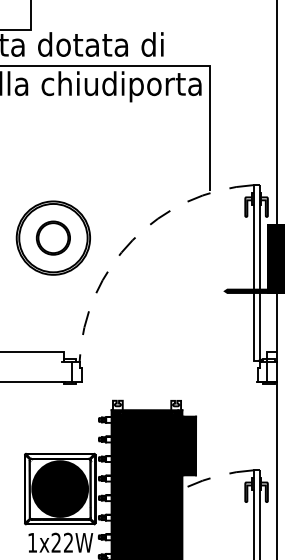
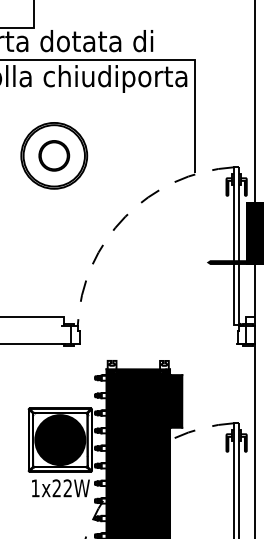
part: (53, 237) -> (54, 155), moved

